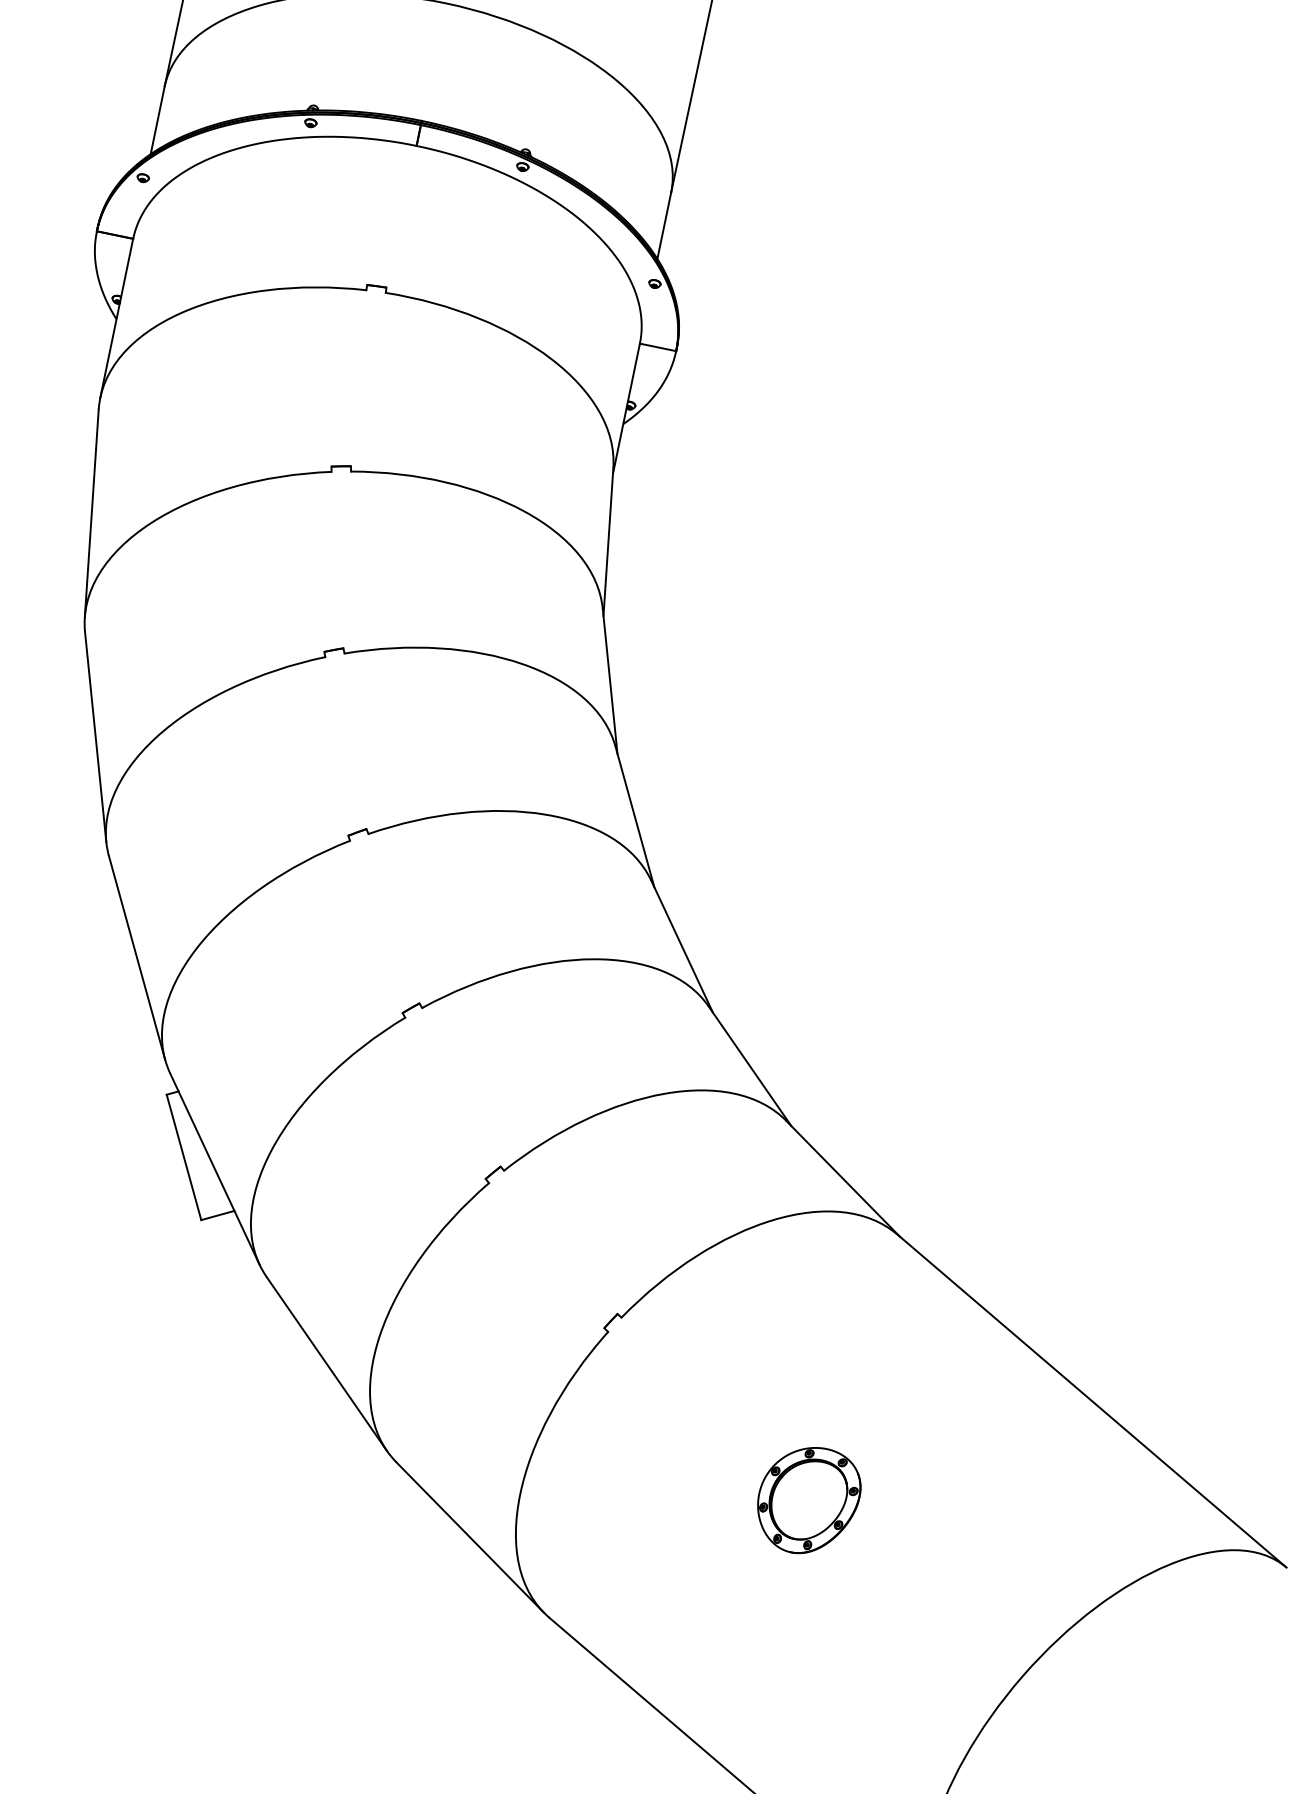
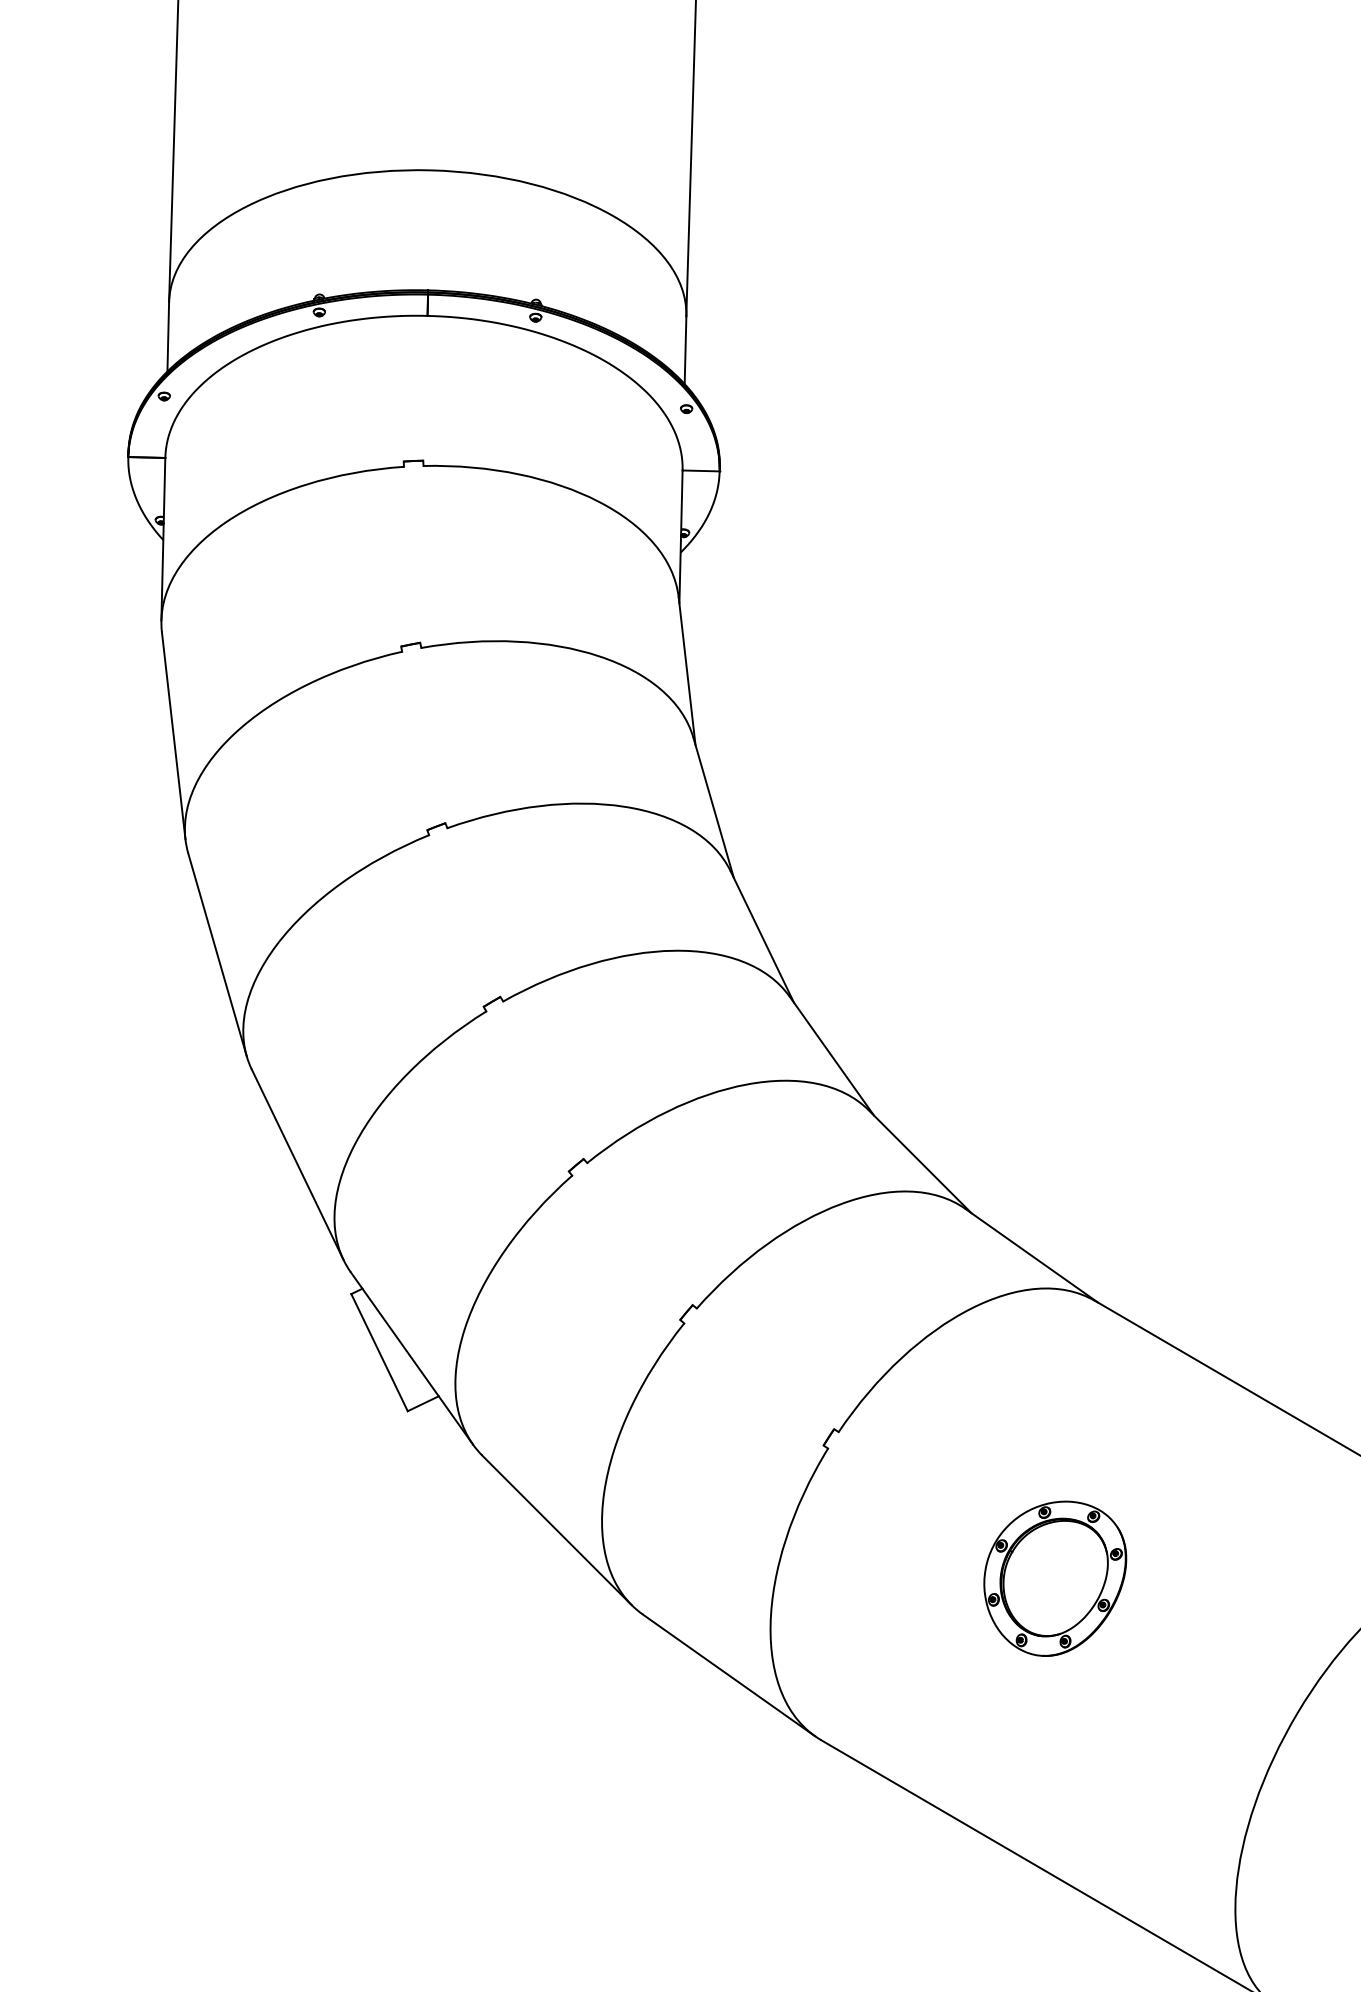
part: (808, 1500) -> (1055, 1578), size x1.43

